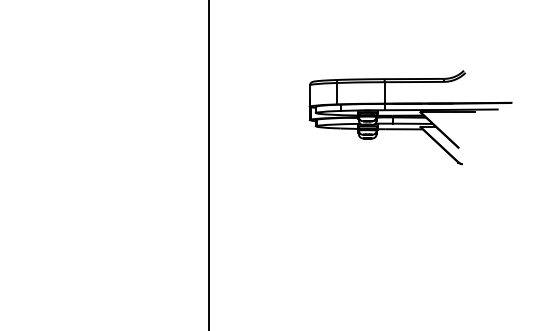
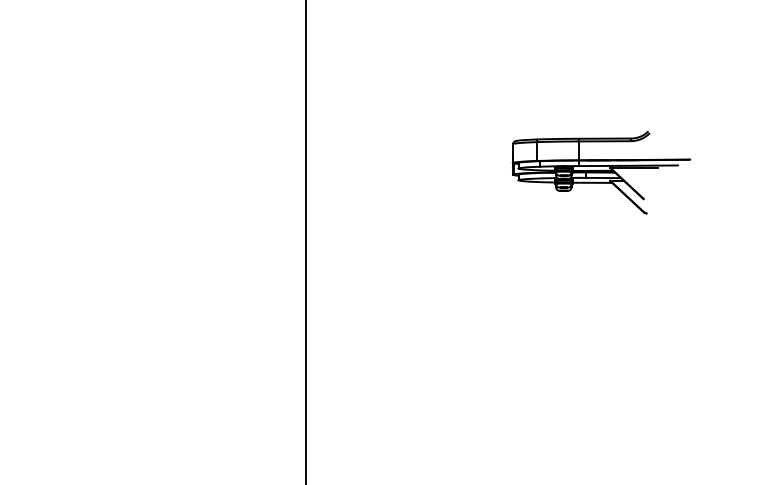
part: (410, 117) -> (601, 172), size x0.6

